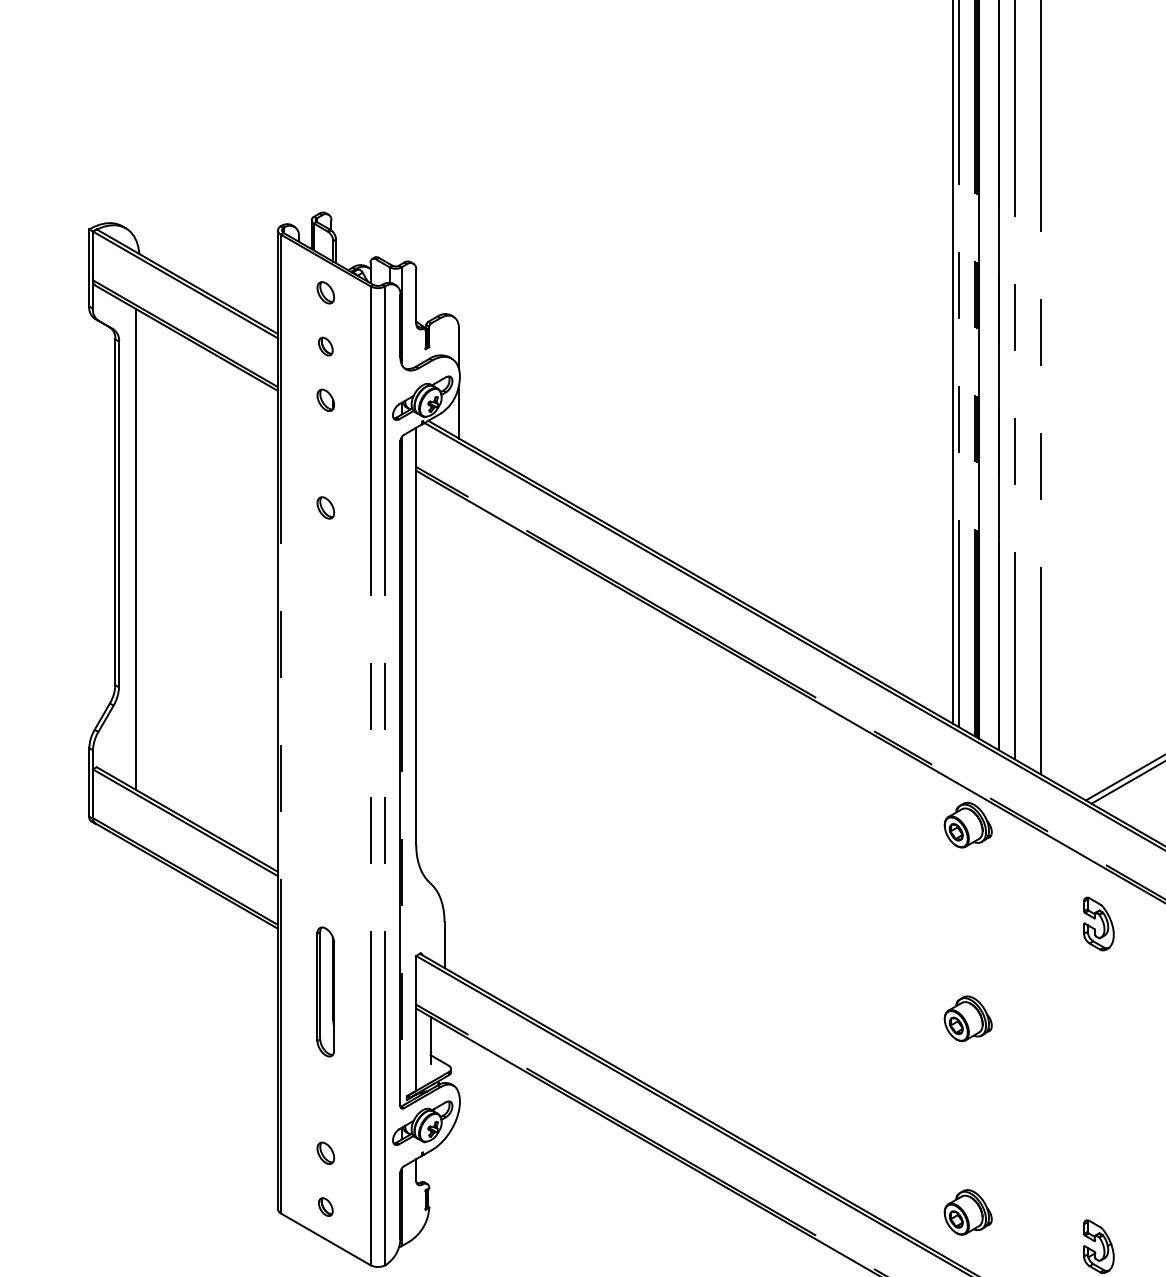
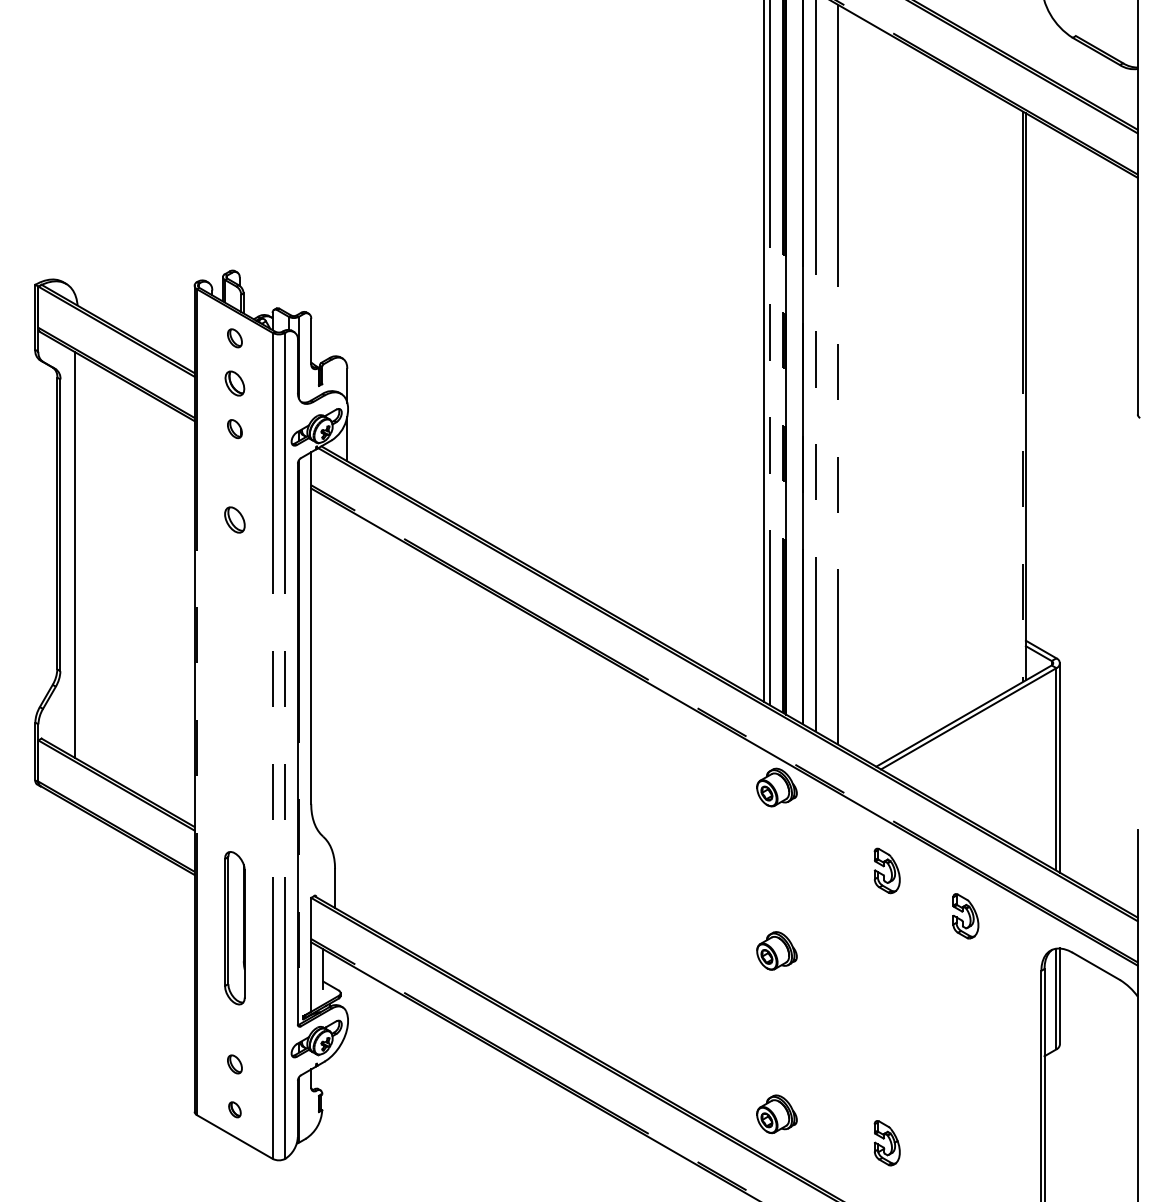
part: (325, 346) -> (234, 383), size x1.6
part: (325, 507) -> (234, 519), size x1.4
part: (325, 992) -> (234, 928), size x1.4

